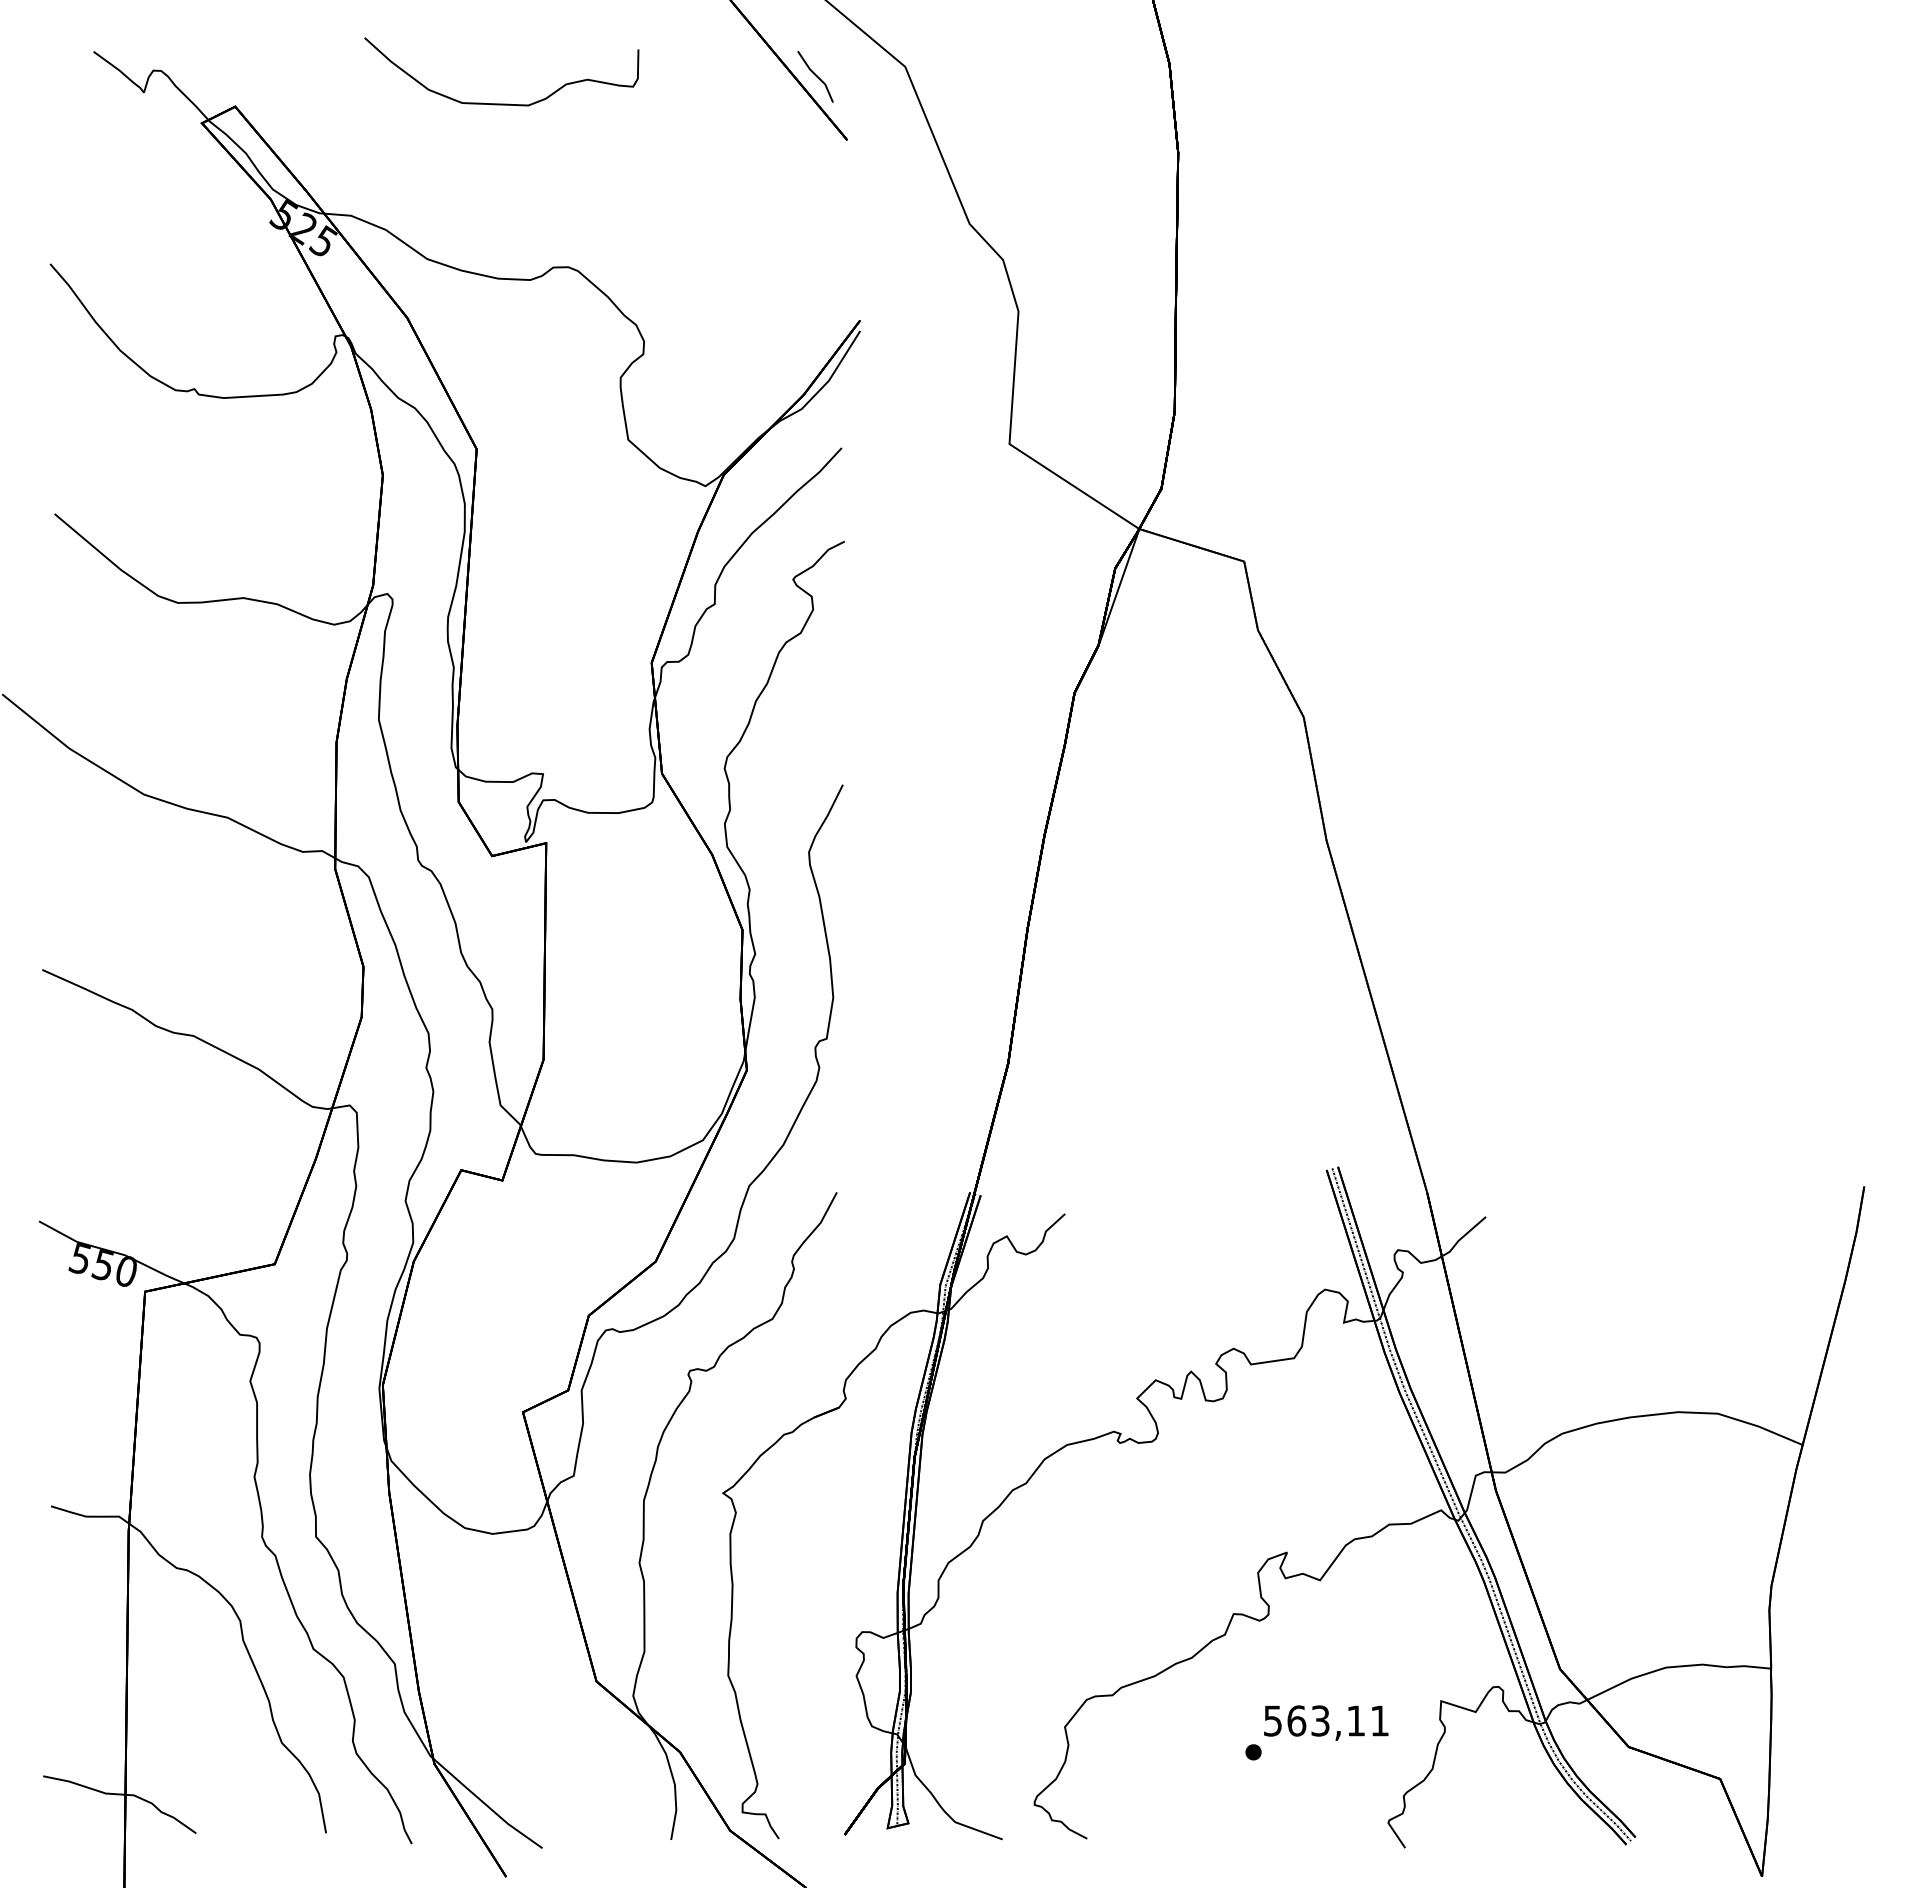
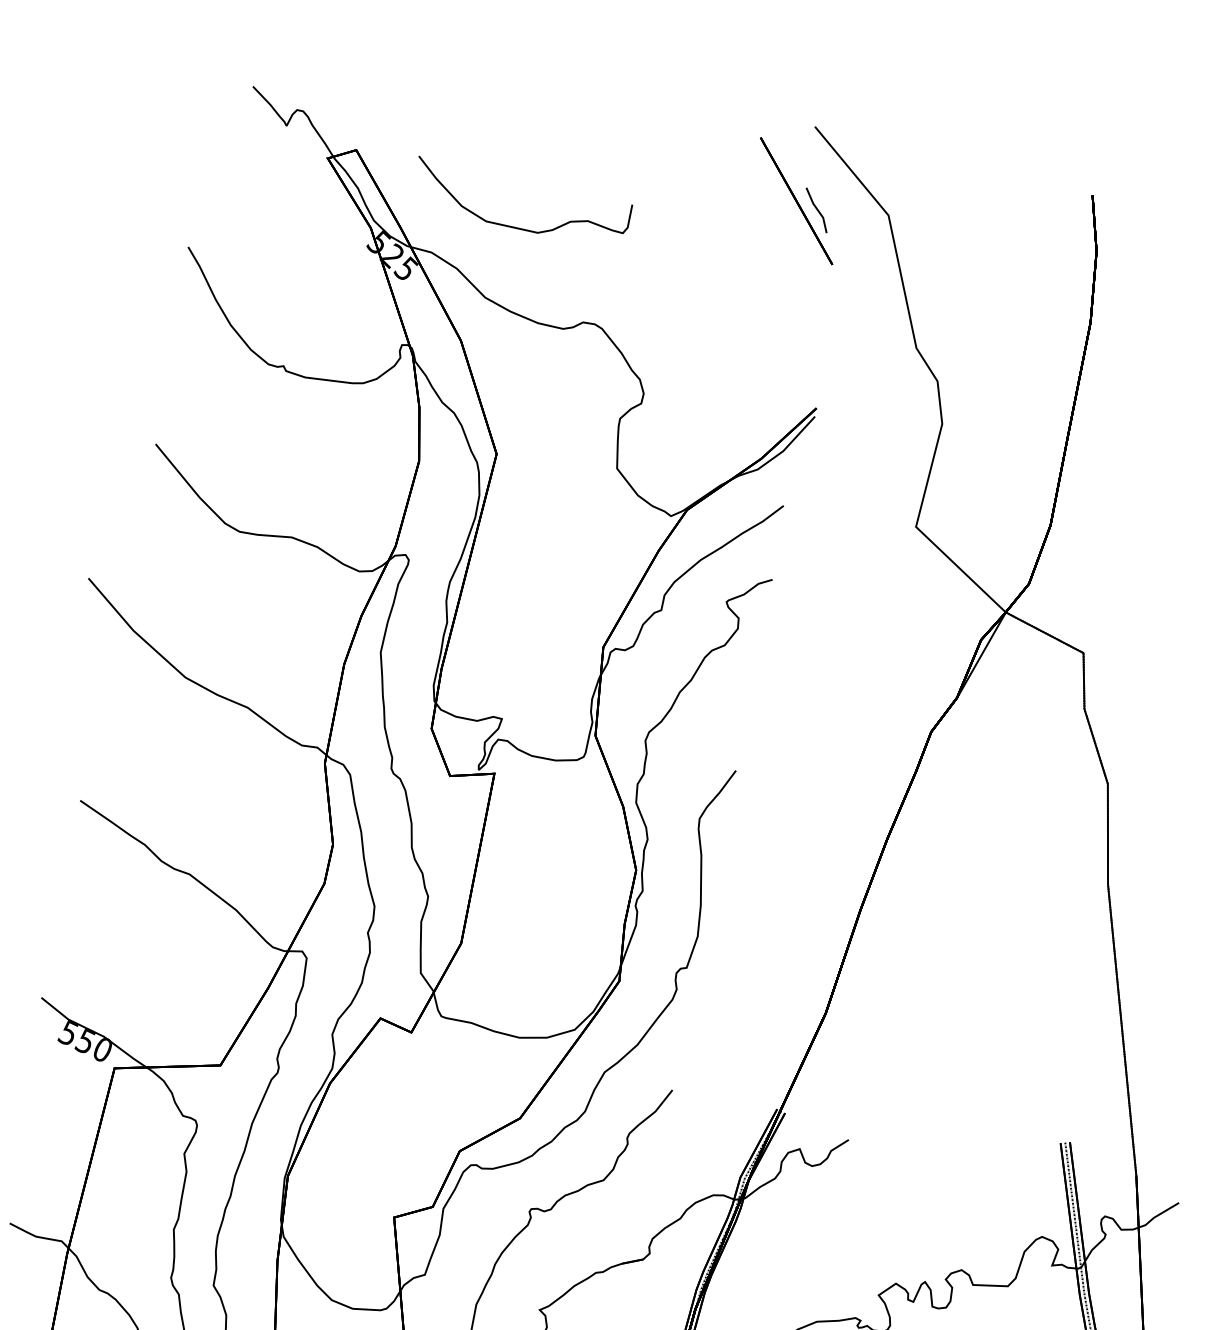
curve: (501, 103) -> (516, 227), moved

